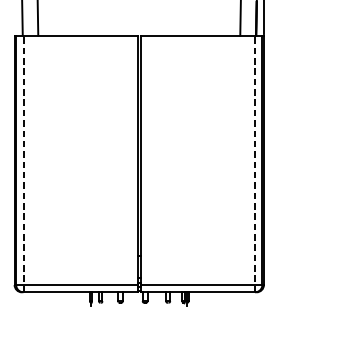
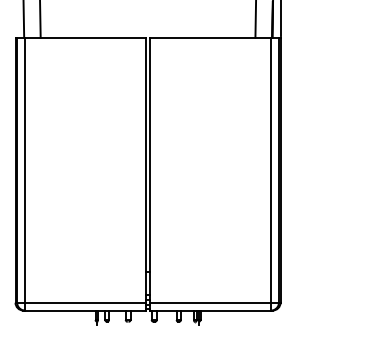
line: (23, 163) -> (24, 173), dashed -> solid
line: (255, 163) -> (271, 173), dashed -> solid

